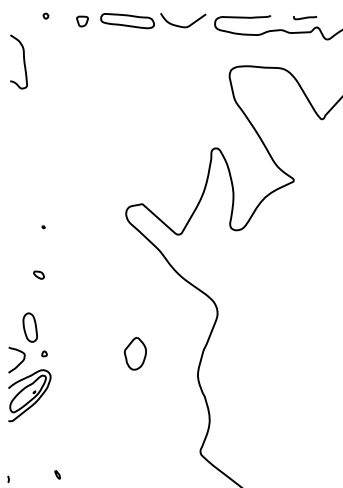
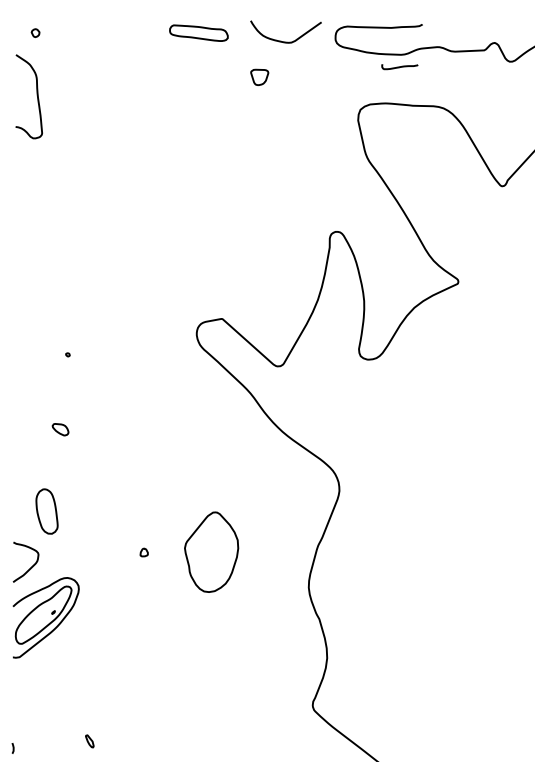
part: (45, 15) -> (34, 32), moved
curve: (305, 18) -> (400, 67), moved
part: (82, 21) -> (259, 77), moved
part: (127, 21) -> (198, 33), size x0.7
part: (44, 353) -> (144, 551), moved
part: (134, 353) -> (209, 551), size x1.6

